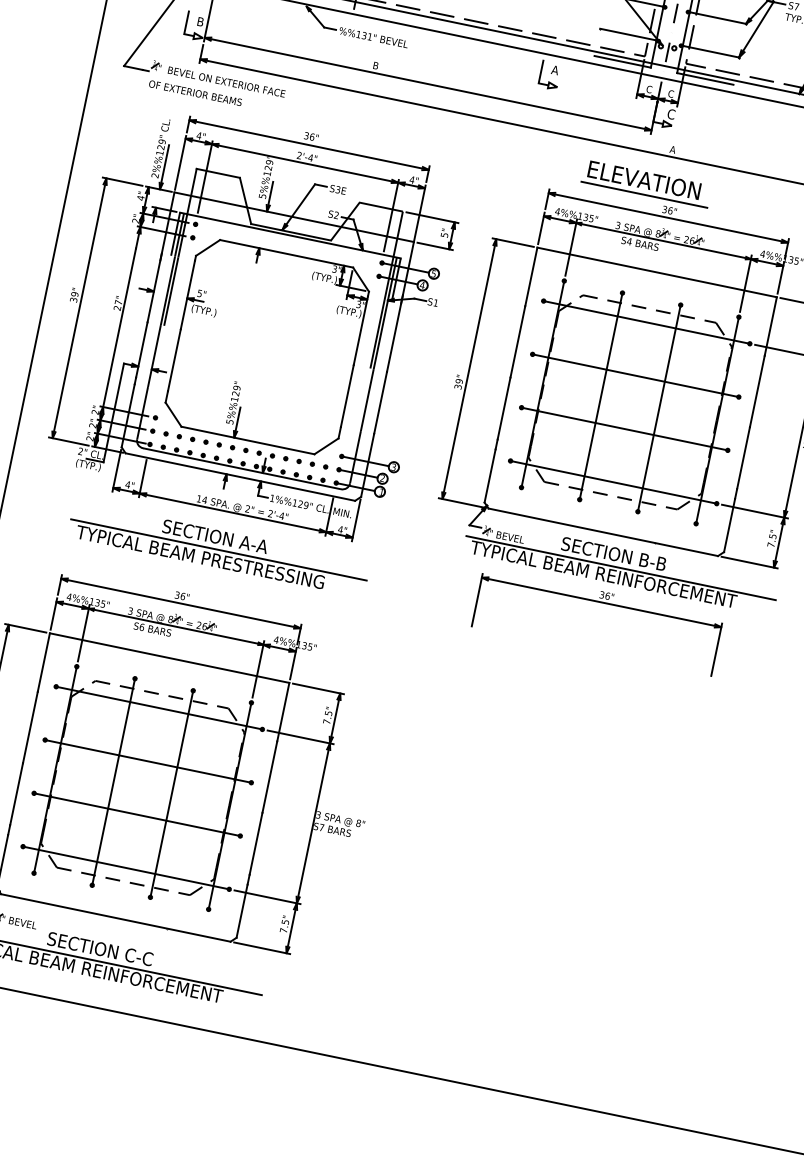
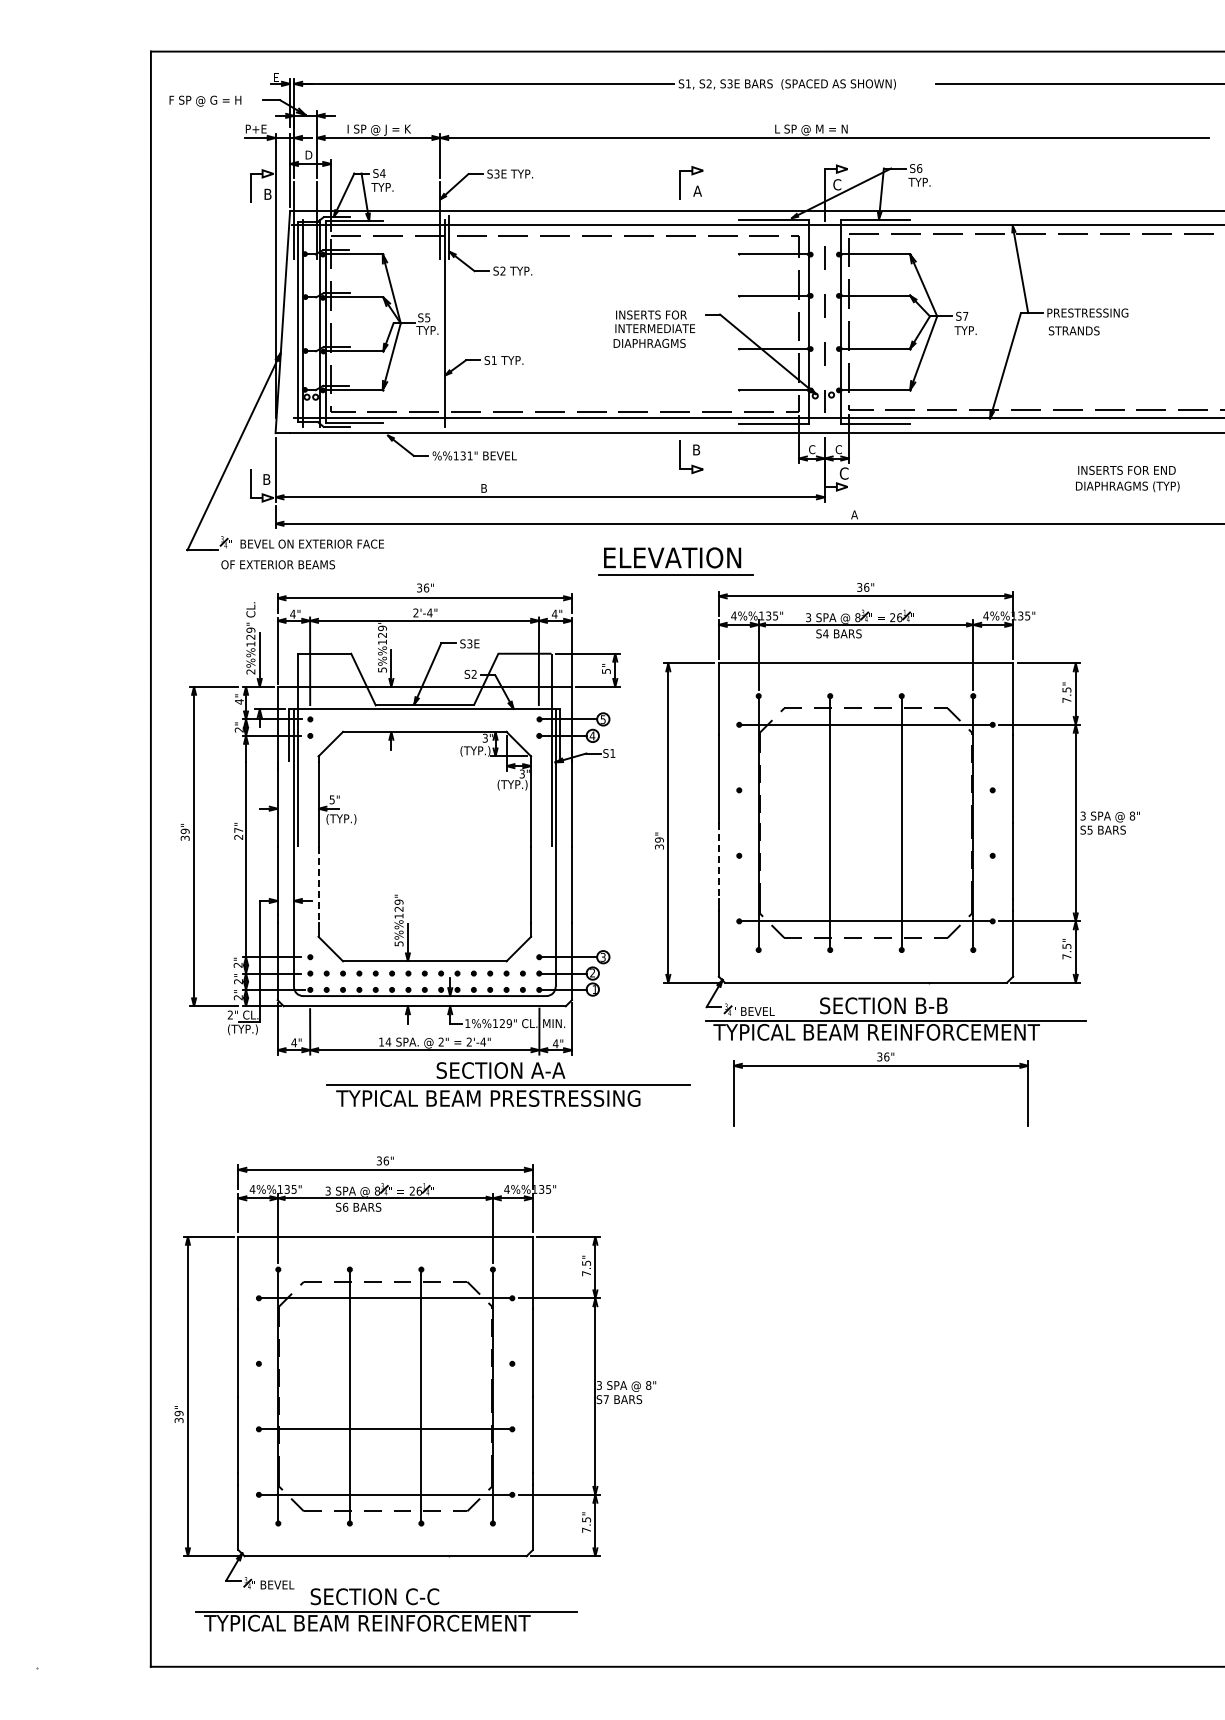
text: (555, 69) -> (696, 449), A -> B
part: (646, 183) -> (675, 561), moved
line: (174, 360) -> (318, 885), solid -> dashed
line: (635, 375) -> (865, 790), removed
line: (503, 408) -> (718, 861), solid -> dashed
line: (624, 428) -> (865, 855), removed
part: (219, 549) -> (508, 1084), moved
line: (148, 761) -> (385, 1363), removed

